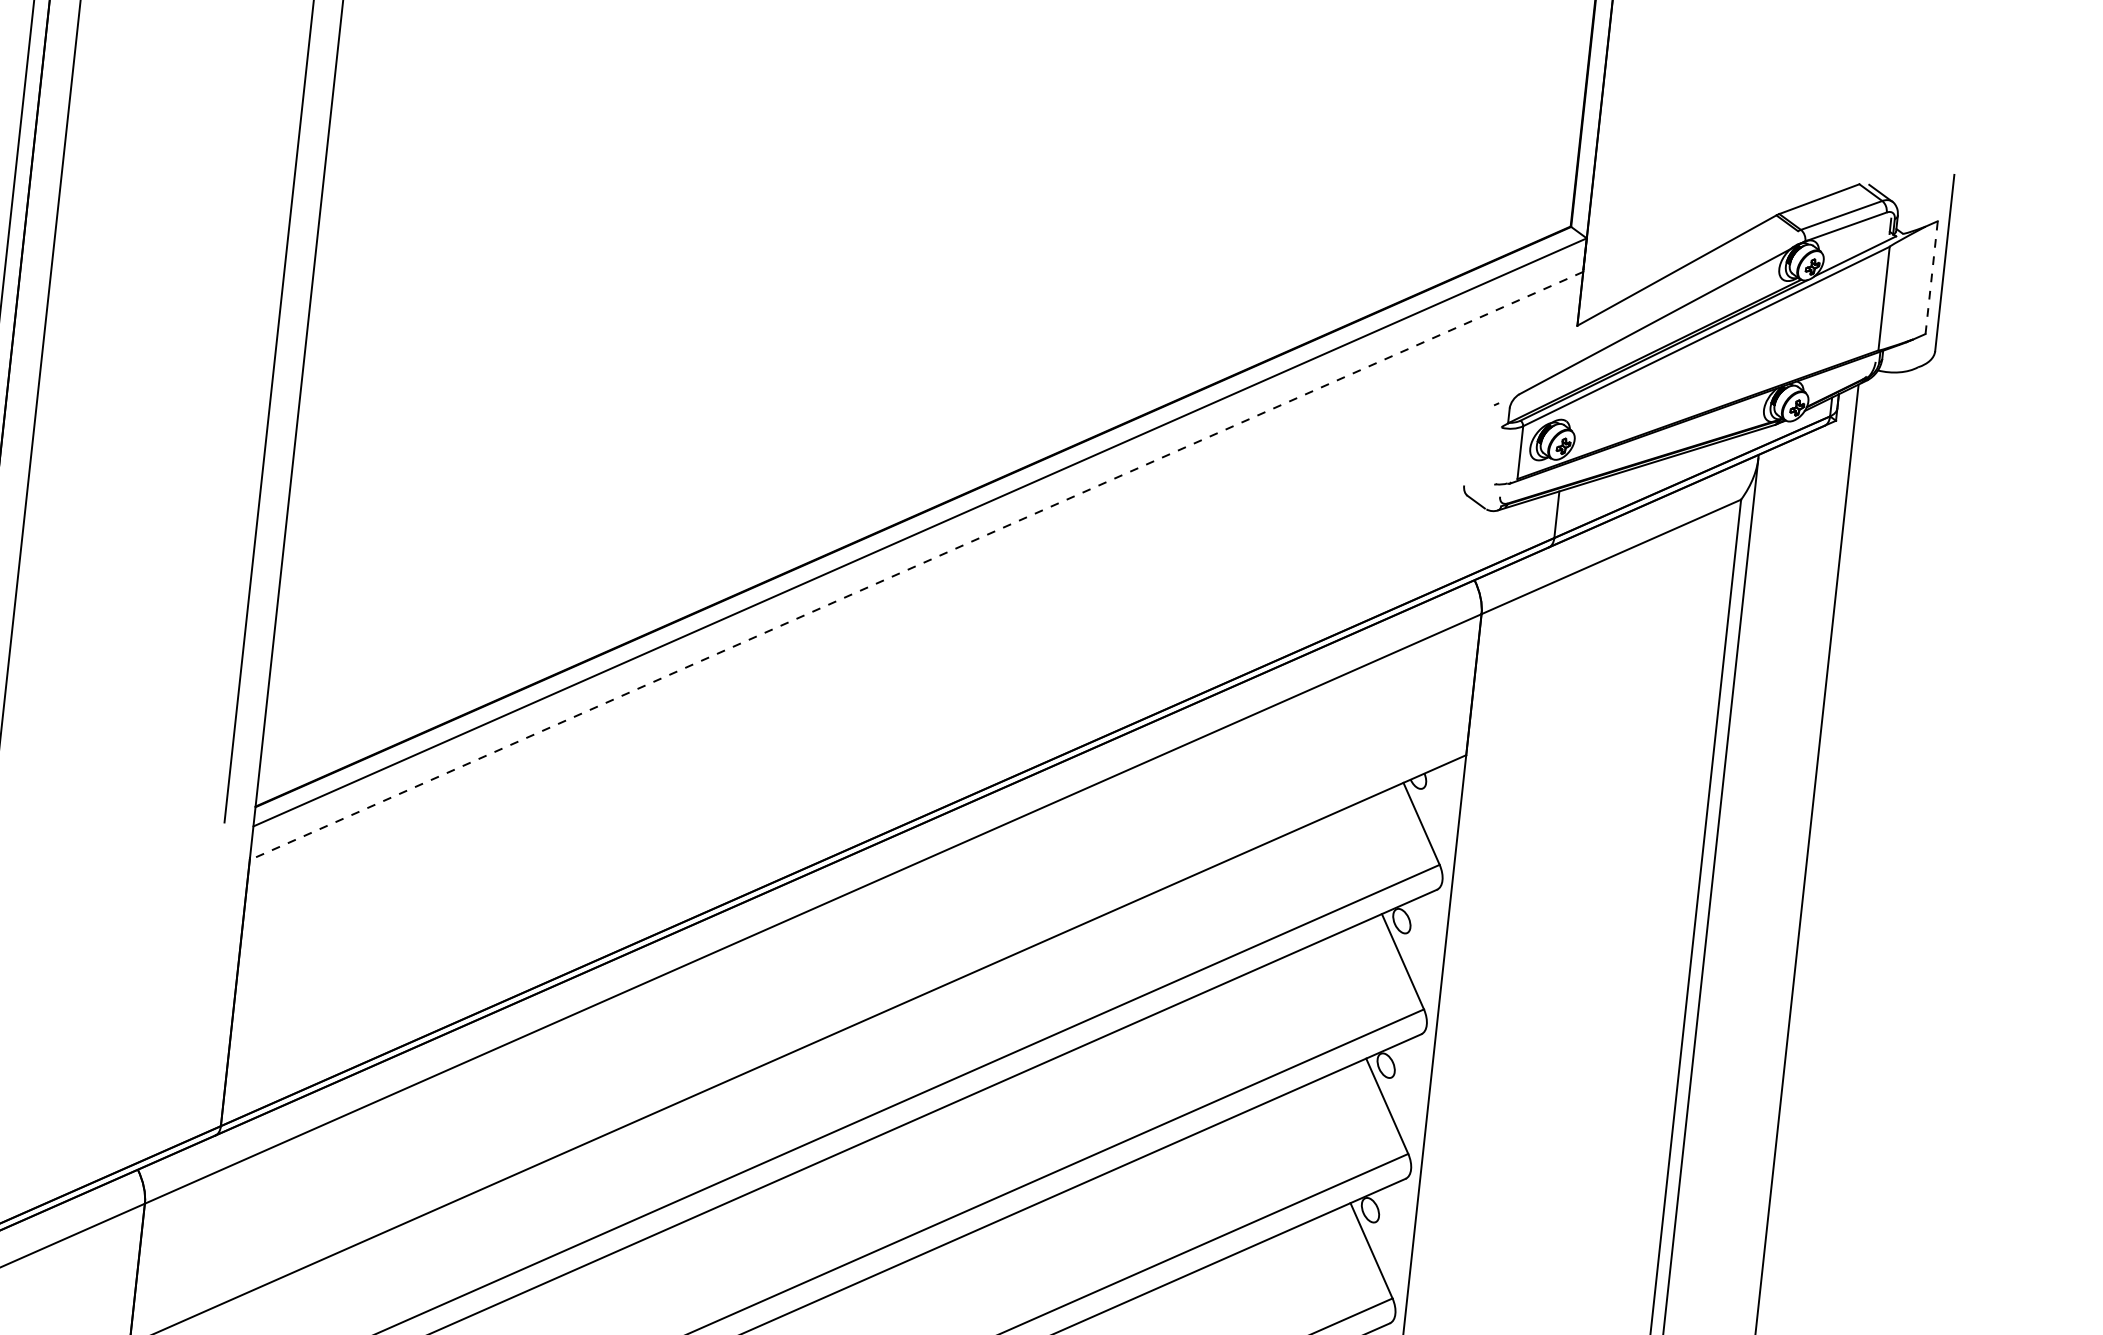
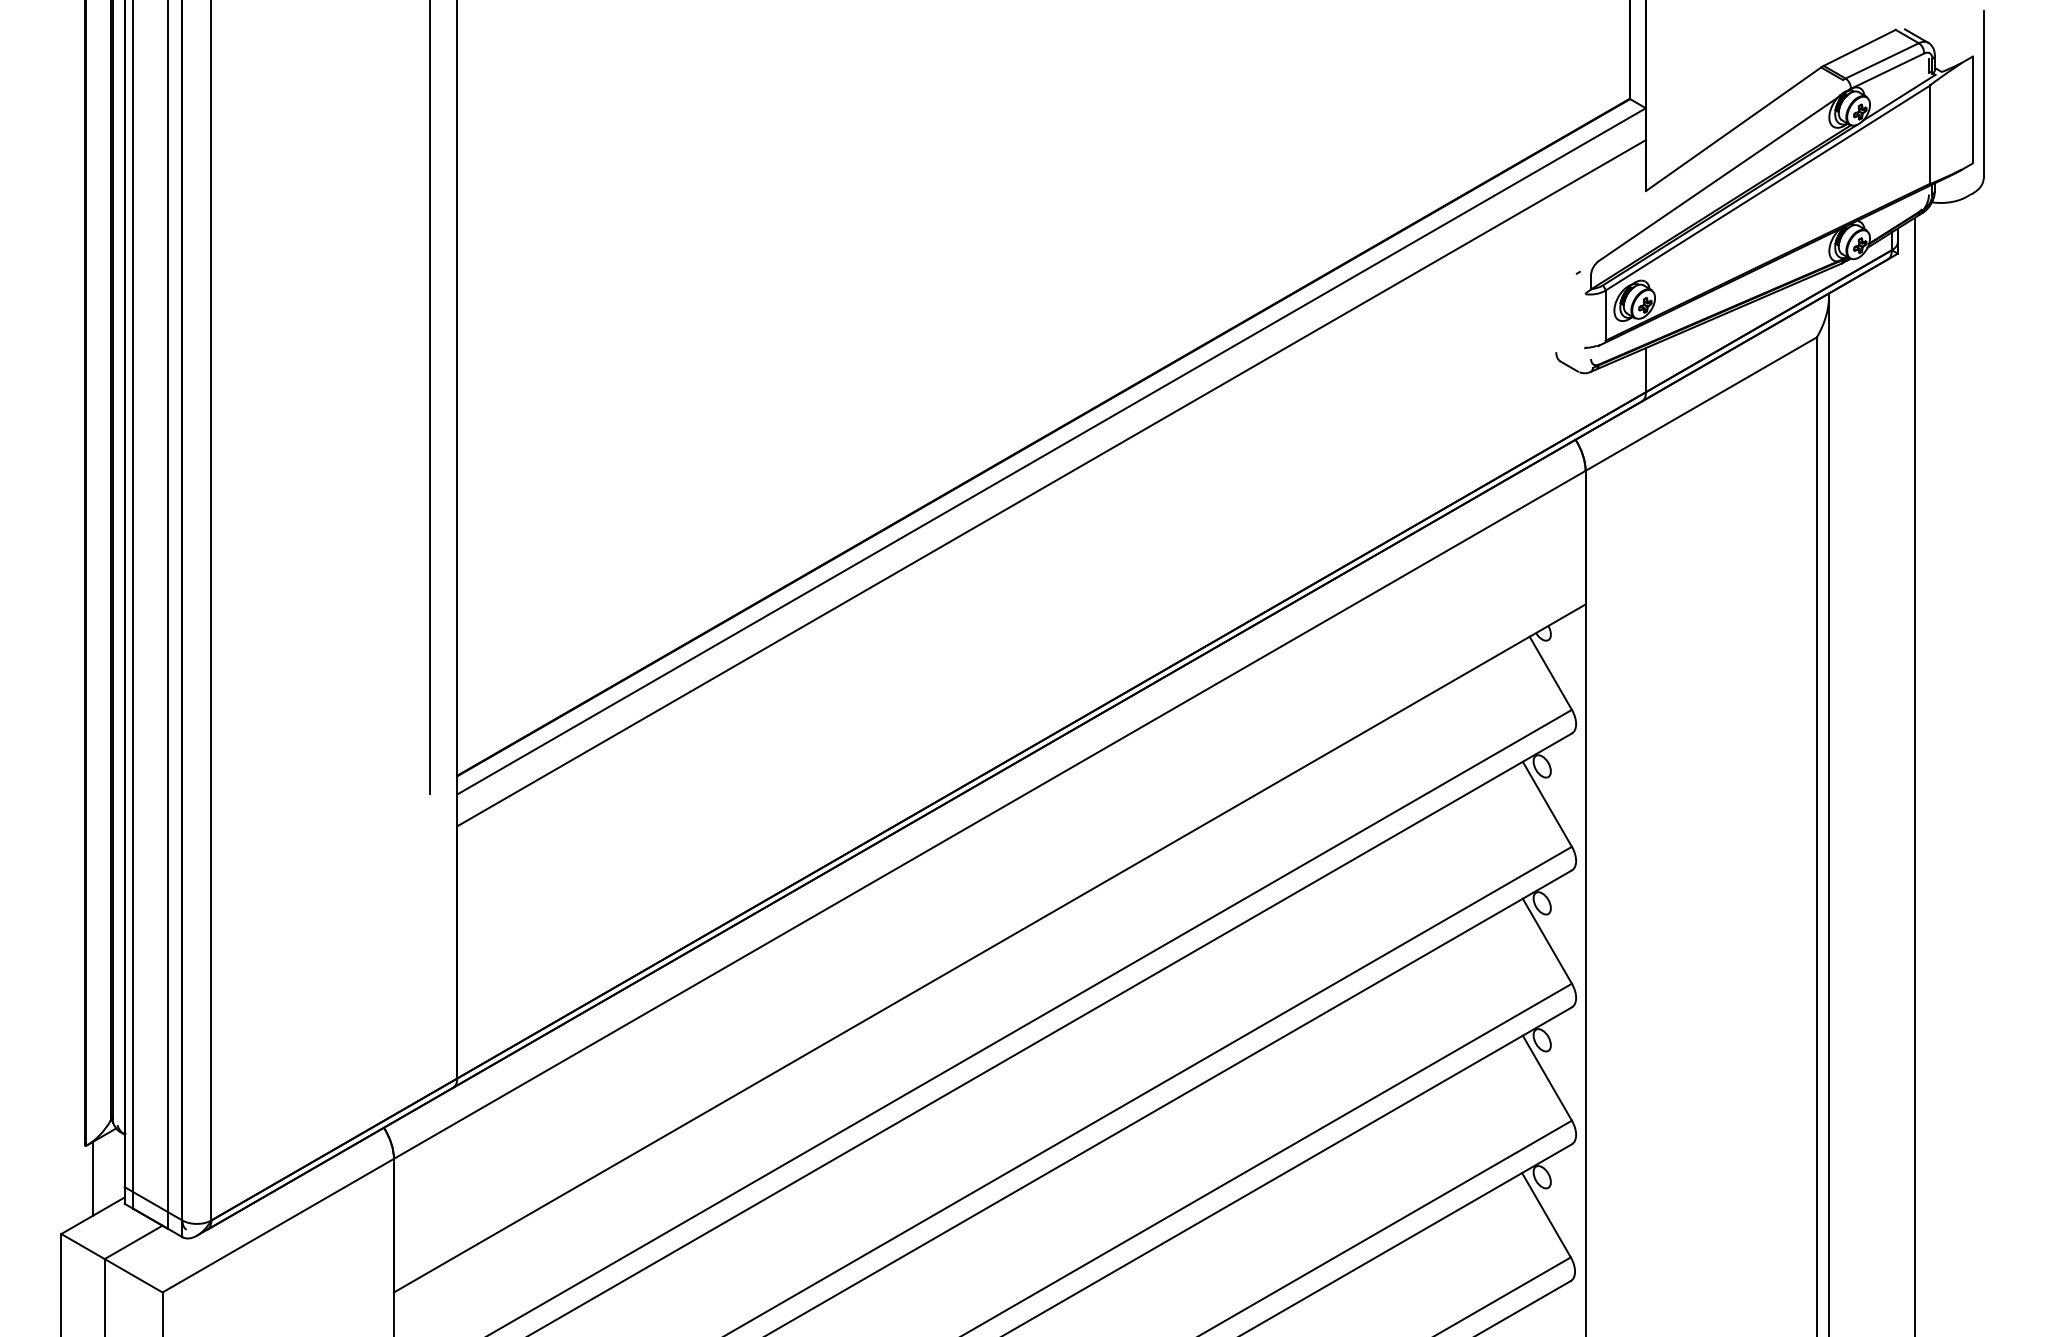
line: (1931, 277) -> (1972, 109), dashed -> solid
line: (916, 566) -> (1051, 483), dashed -> solid

